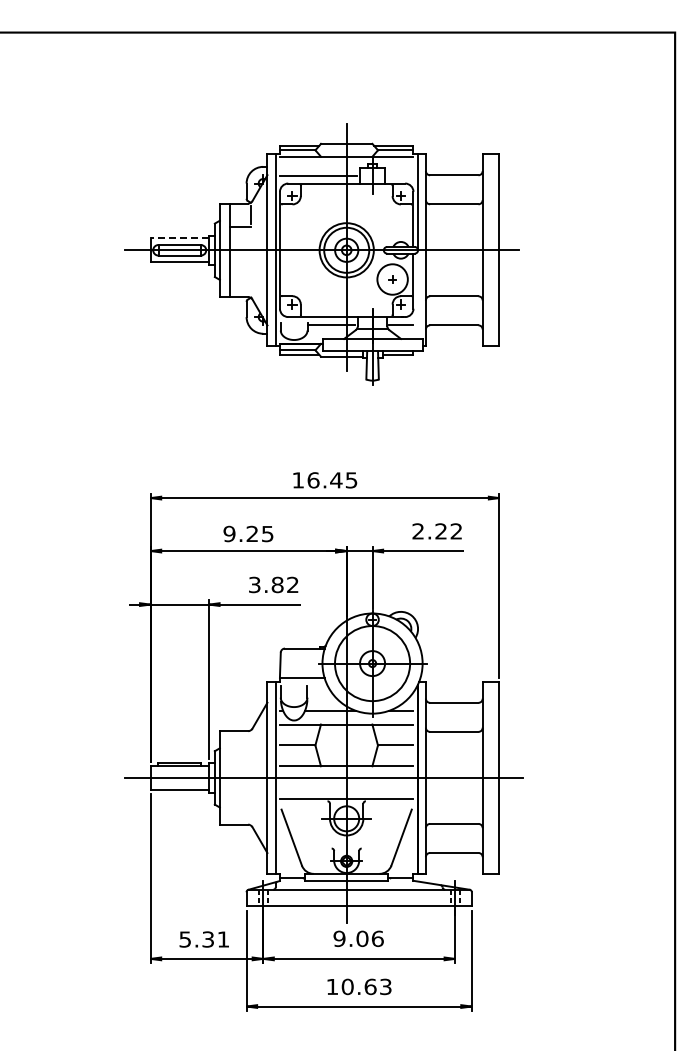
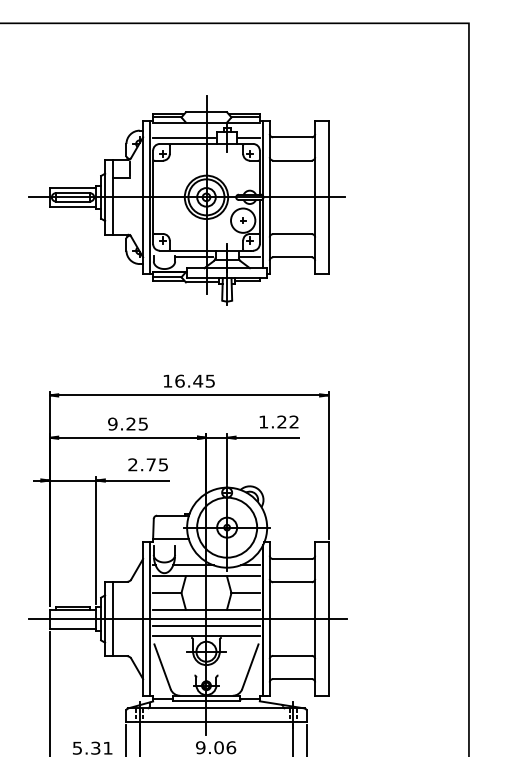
line: (399, 176) -> (248, 138), added
line: (179, 238) -> (72, 187), dashed -> solid
line: (417, 294) -> (263, 232), added
text: (417, 531) -> (263, 422), 2.22 -> 1.22
text: (273, 584) -> (147, 464), 3.82 -> 2.75
line: (229, 777) -> (112, 618), added
line: (346, 786) -> (206, 625), added

